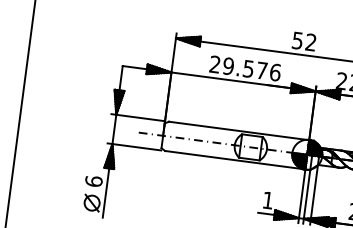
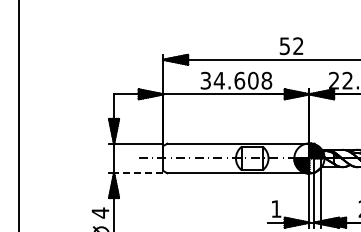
text: (245, 68) -> (236, 80), 29.576 -> 34.608
line: (136, 147) -> (138, 173), solid -> dashed
text: (93, 180) -> (100, 212), 6 -> 4

